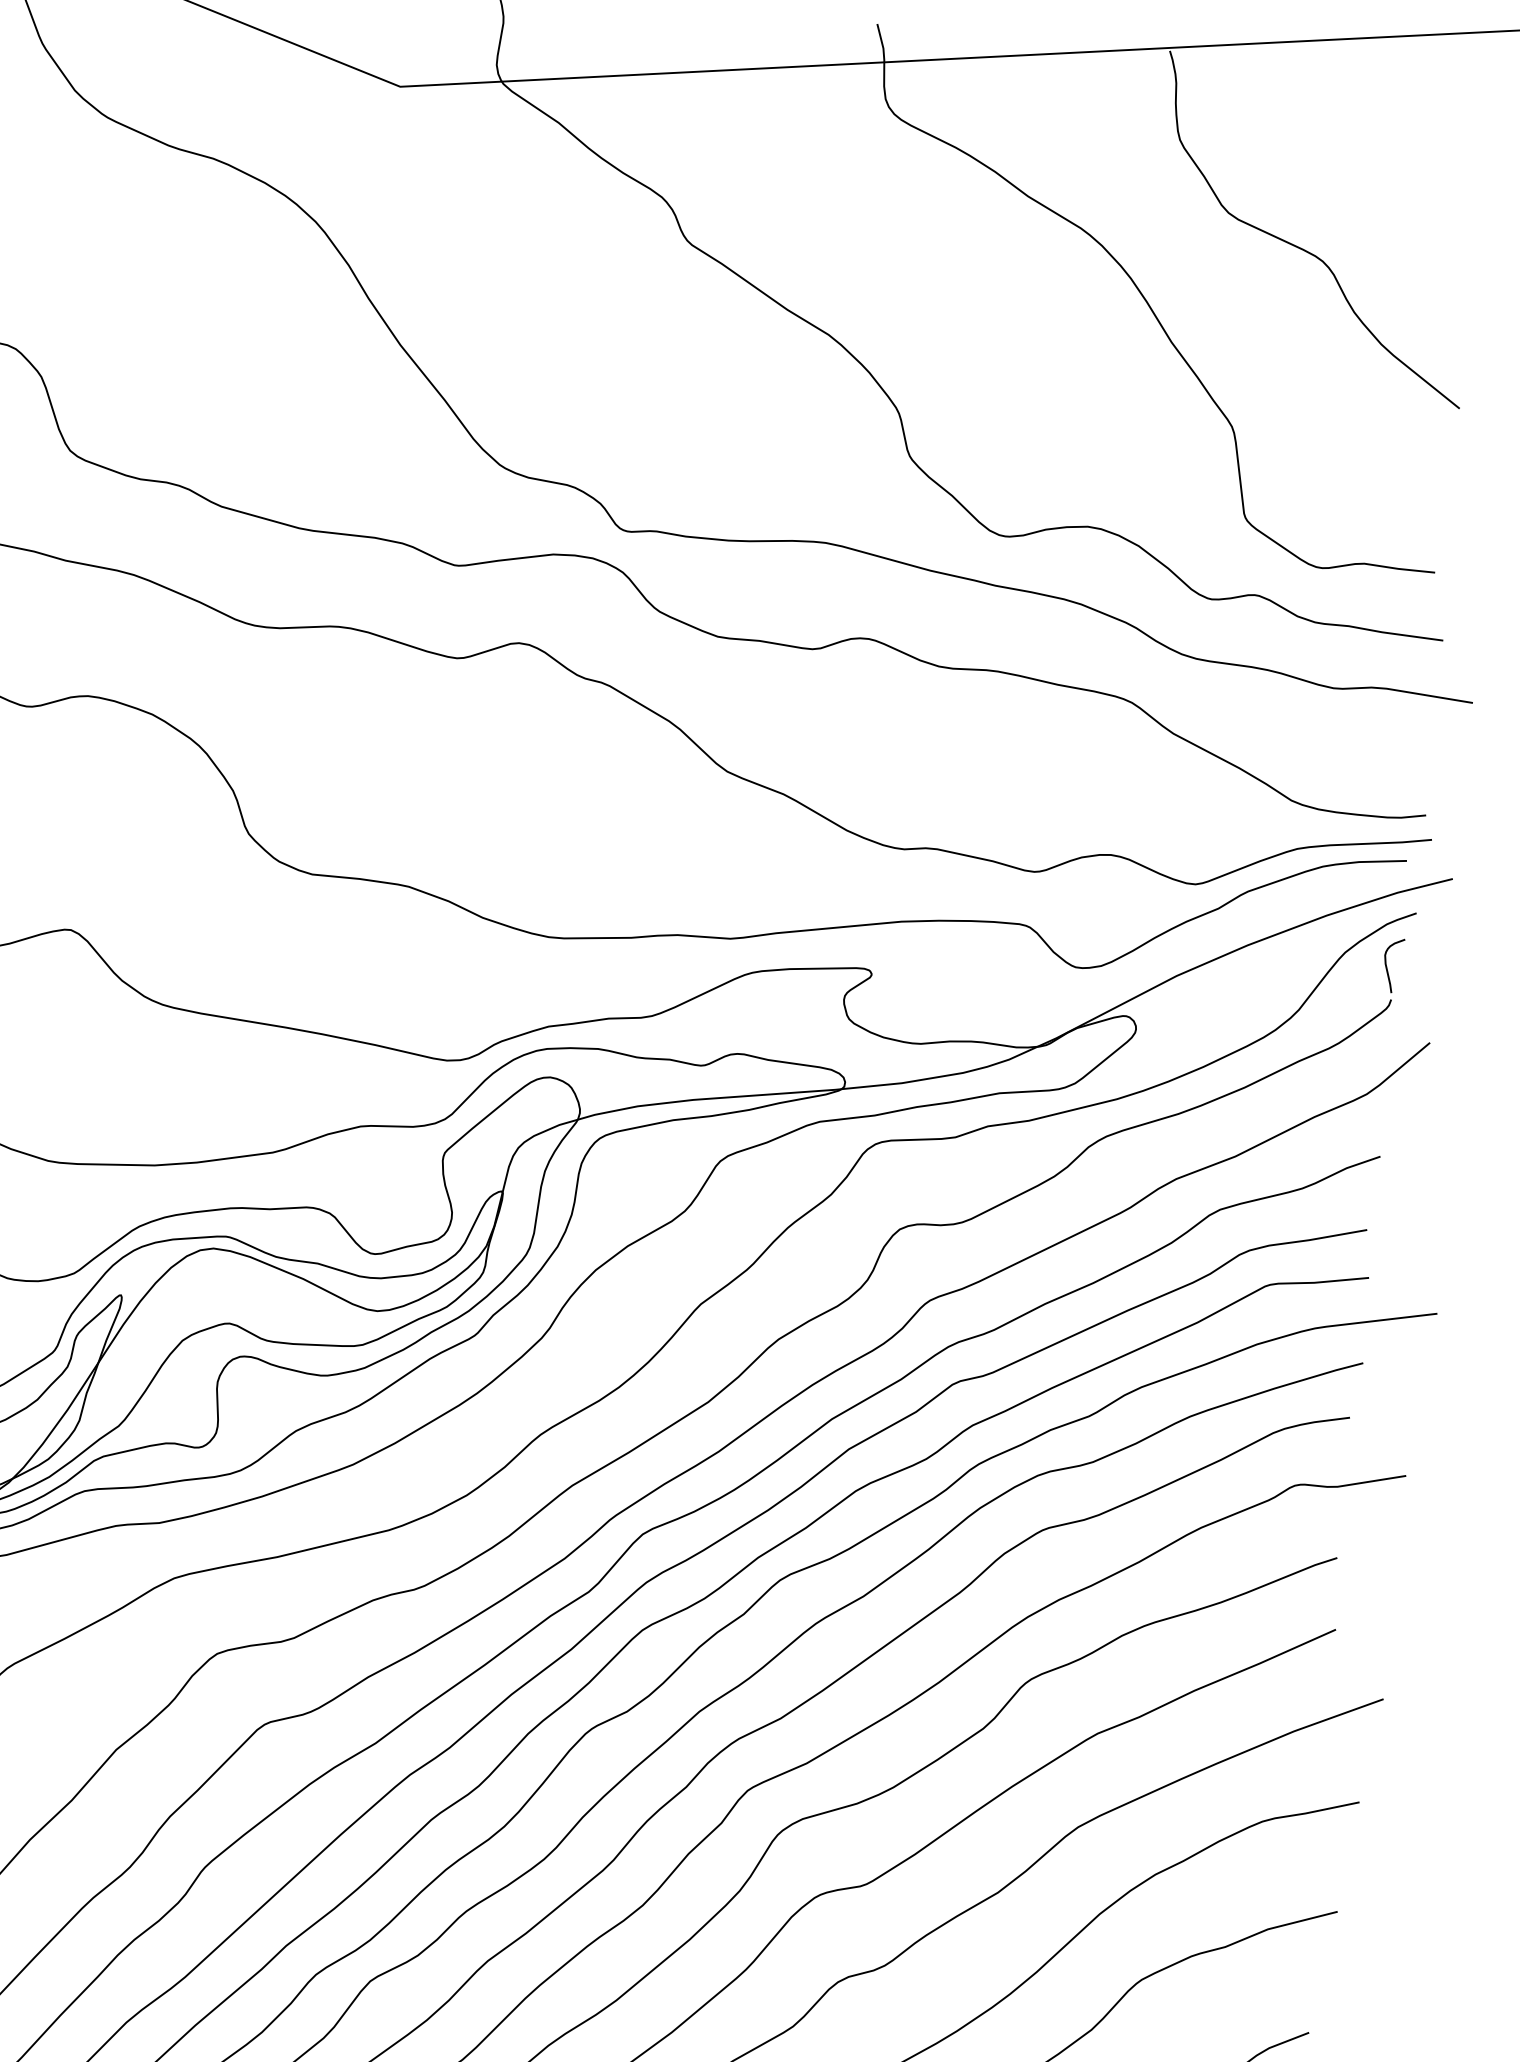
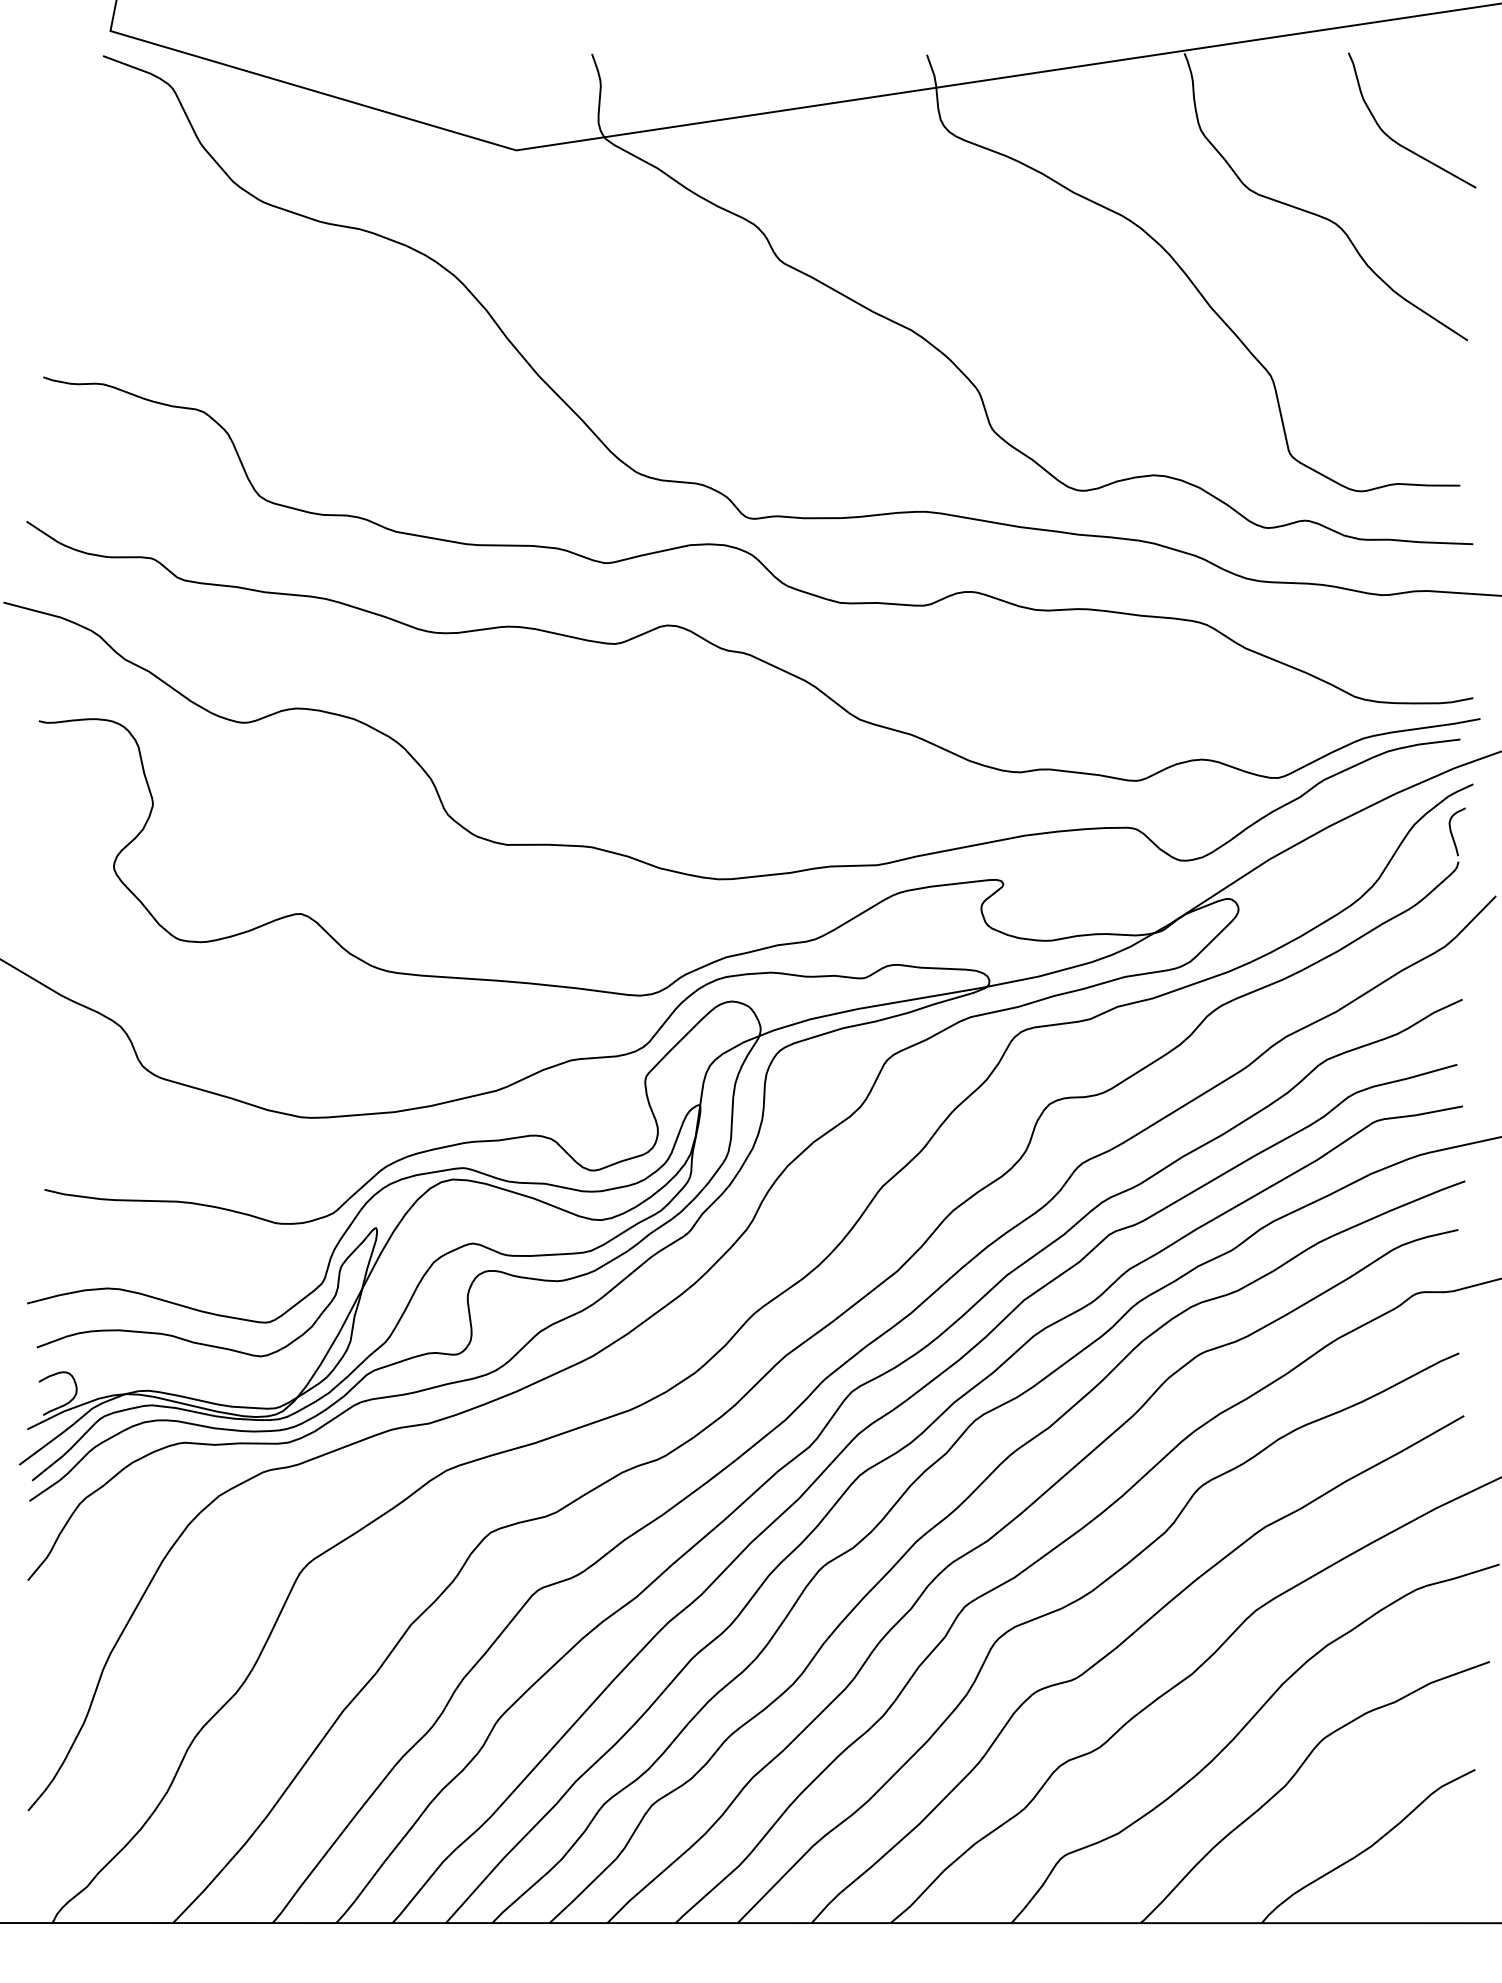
curve: (1403, 176) -> (1398, 142), added

